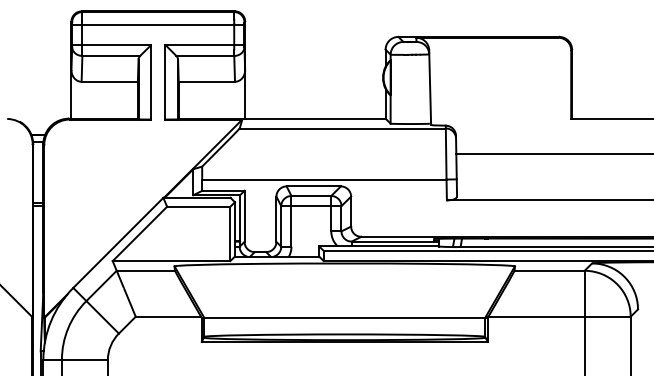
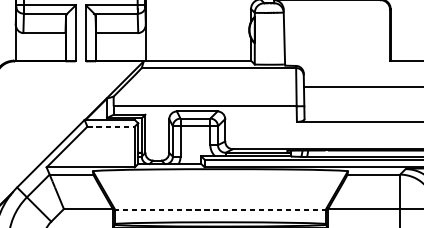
line: (198, 206) -> (110, 126), solid -> dashed
line: (344, 317) -> (220, 209), solid -> dashed

